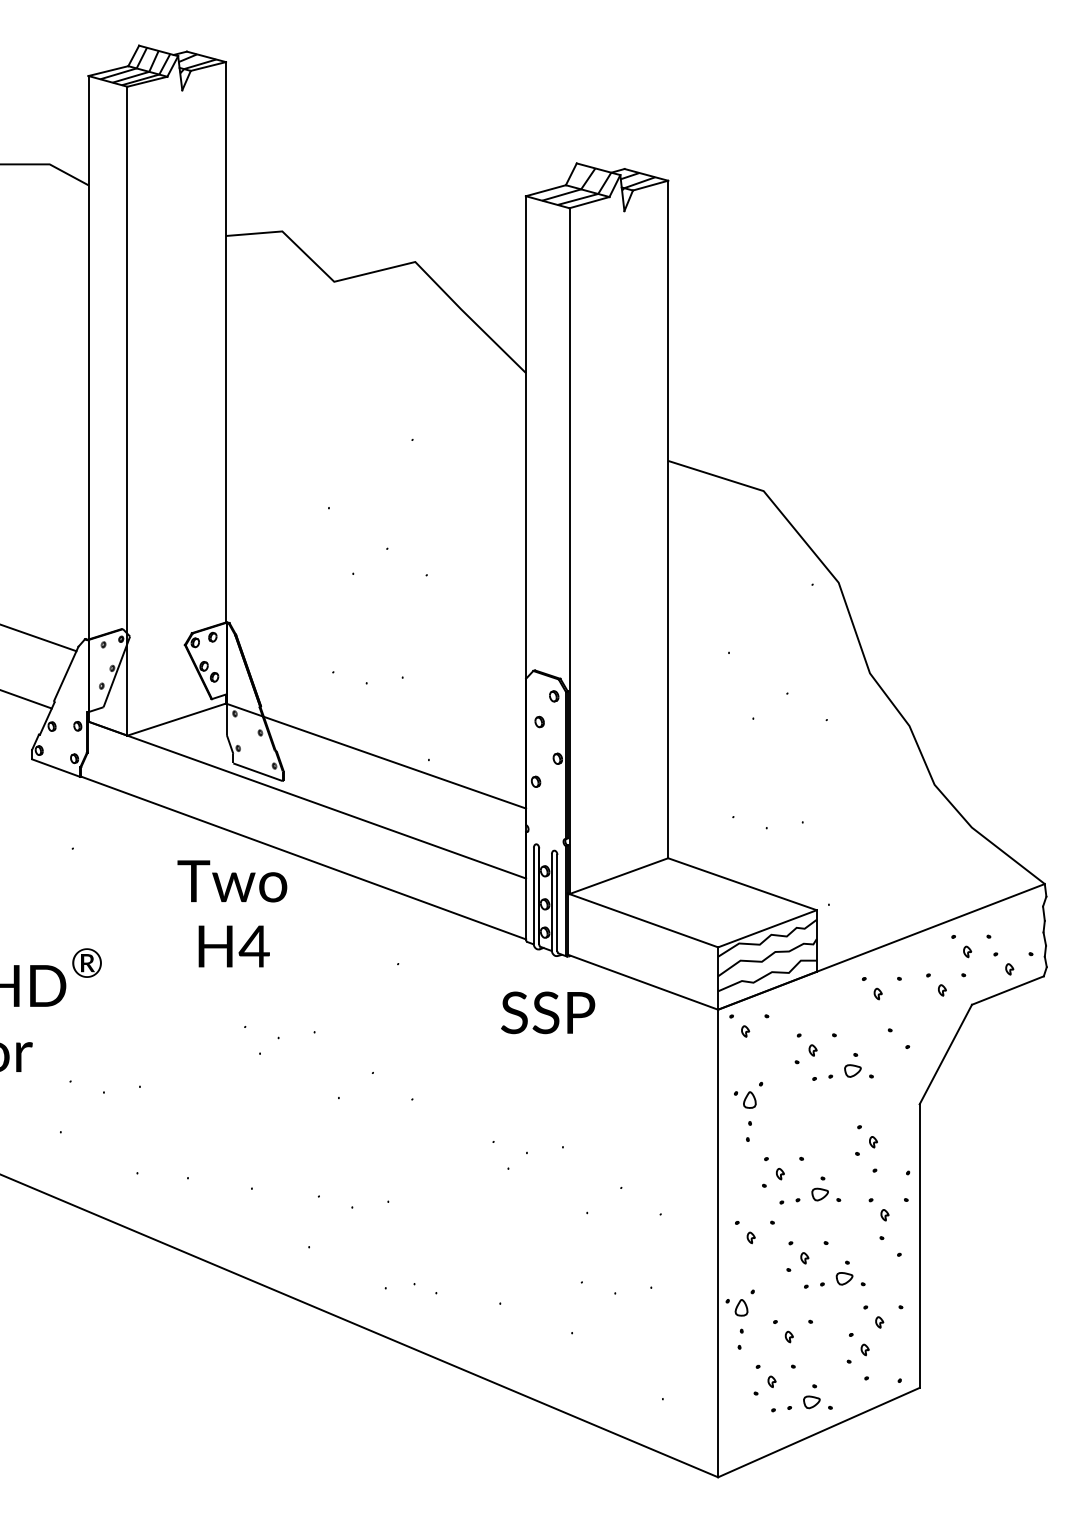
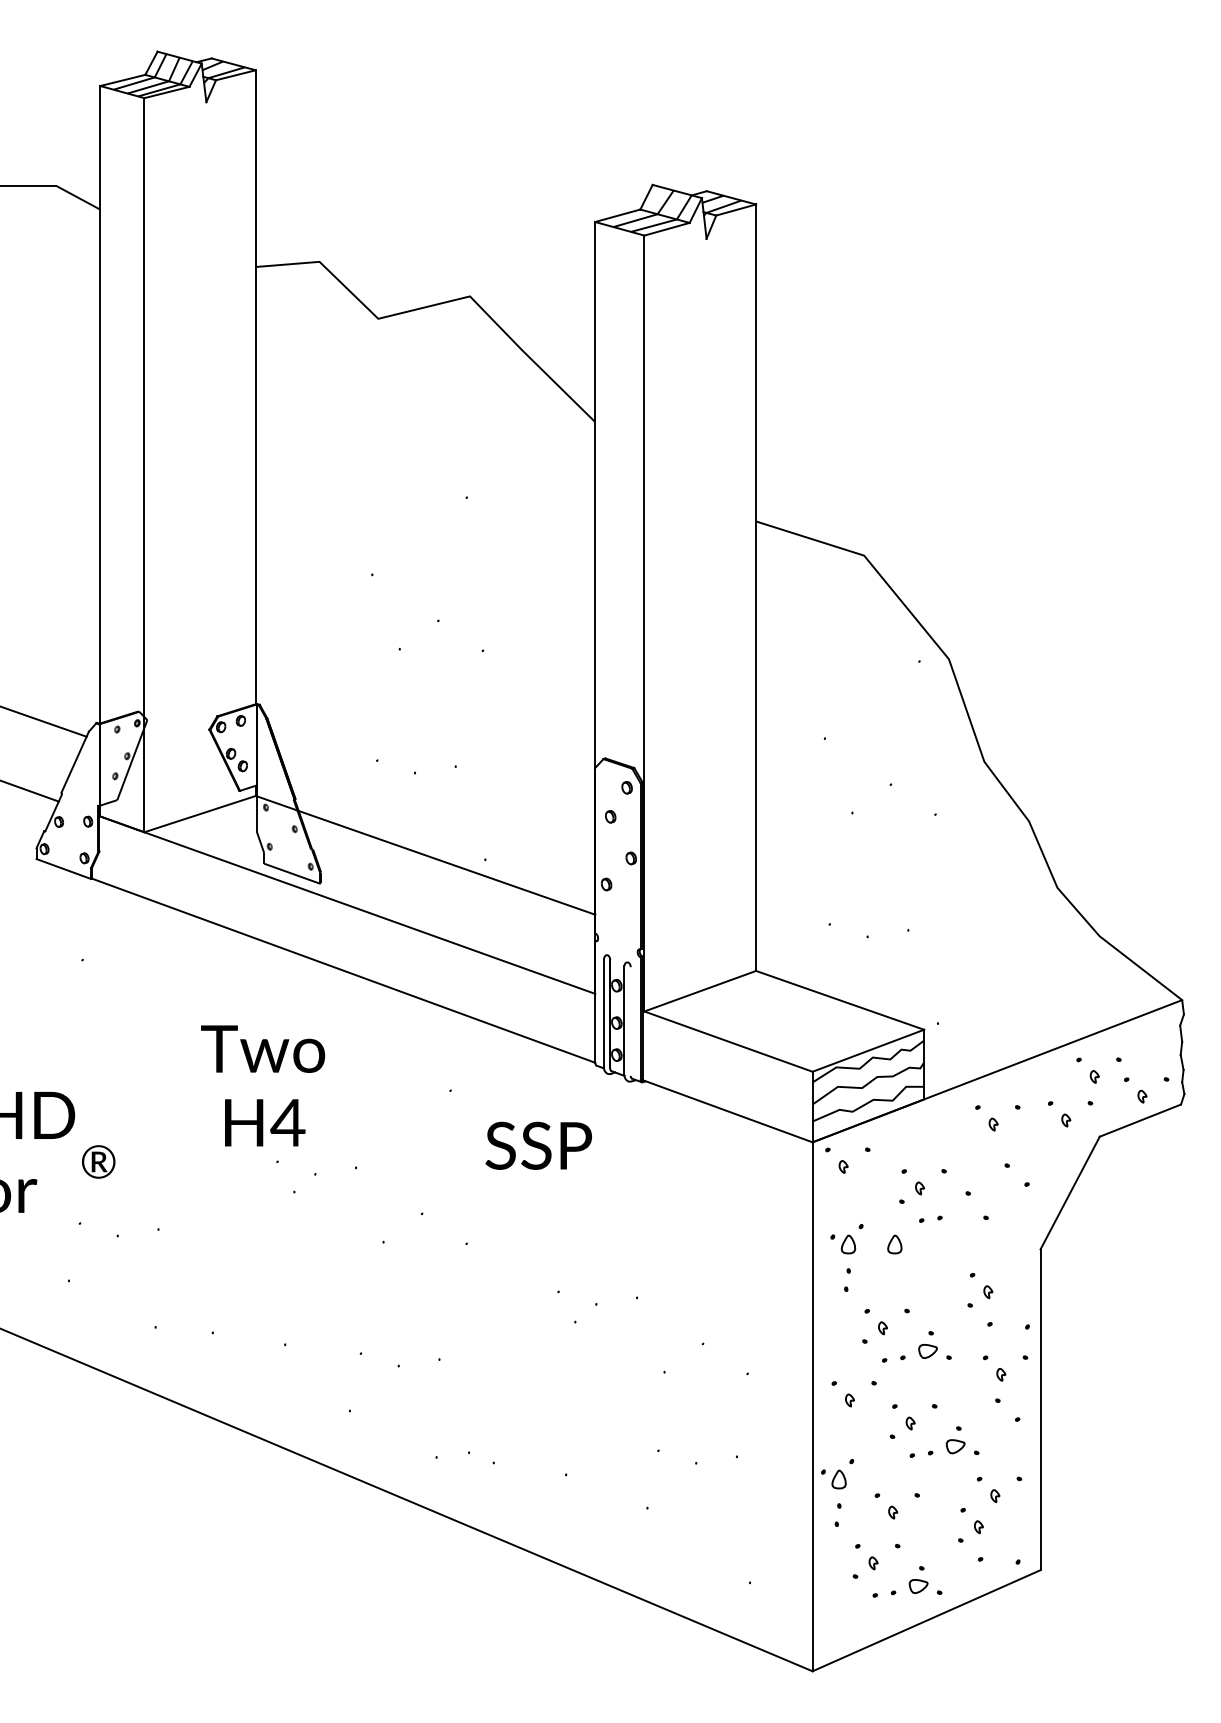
line: (557, 902) -> (630, 1021), removed
text: (232, 913) -> (263, 1085), moved
text: (86, 962) -> (98, 1161), moved
text: (548, 1012) -> (539, 1145), moved
part: (852, 1070) -> (964, 1211), removed
part: (790, 1099) -> (894, 1243), added

